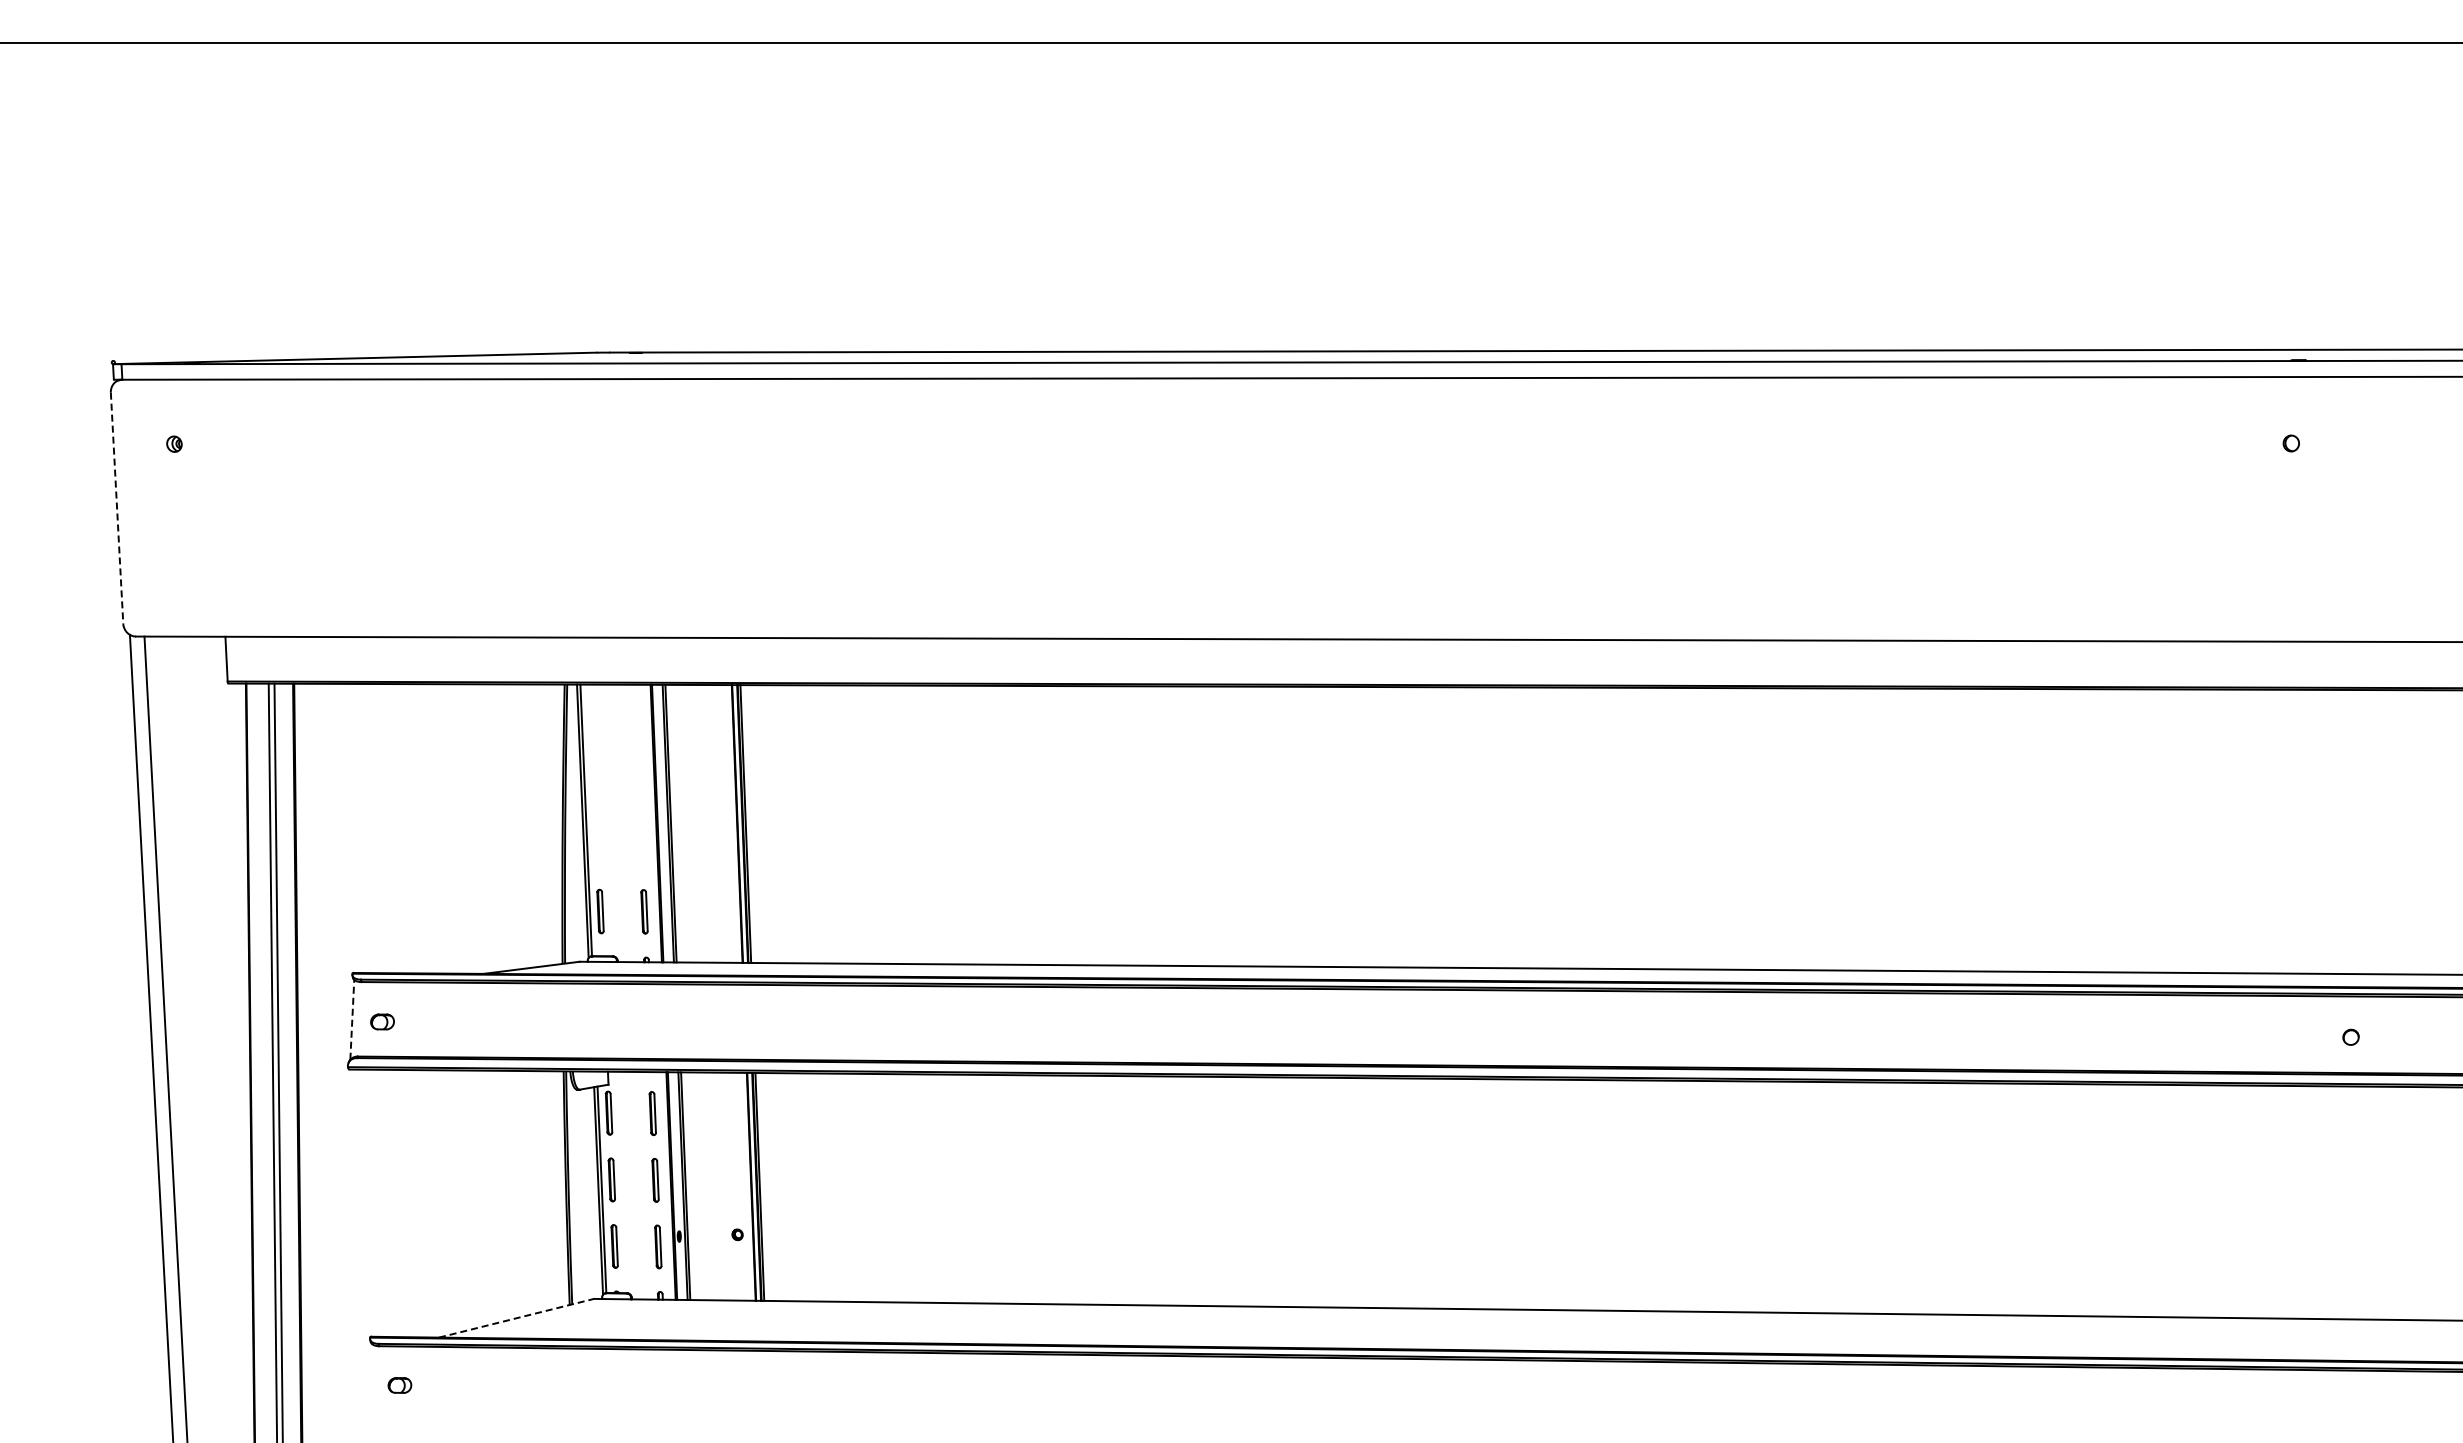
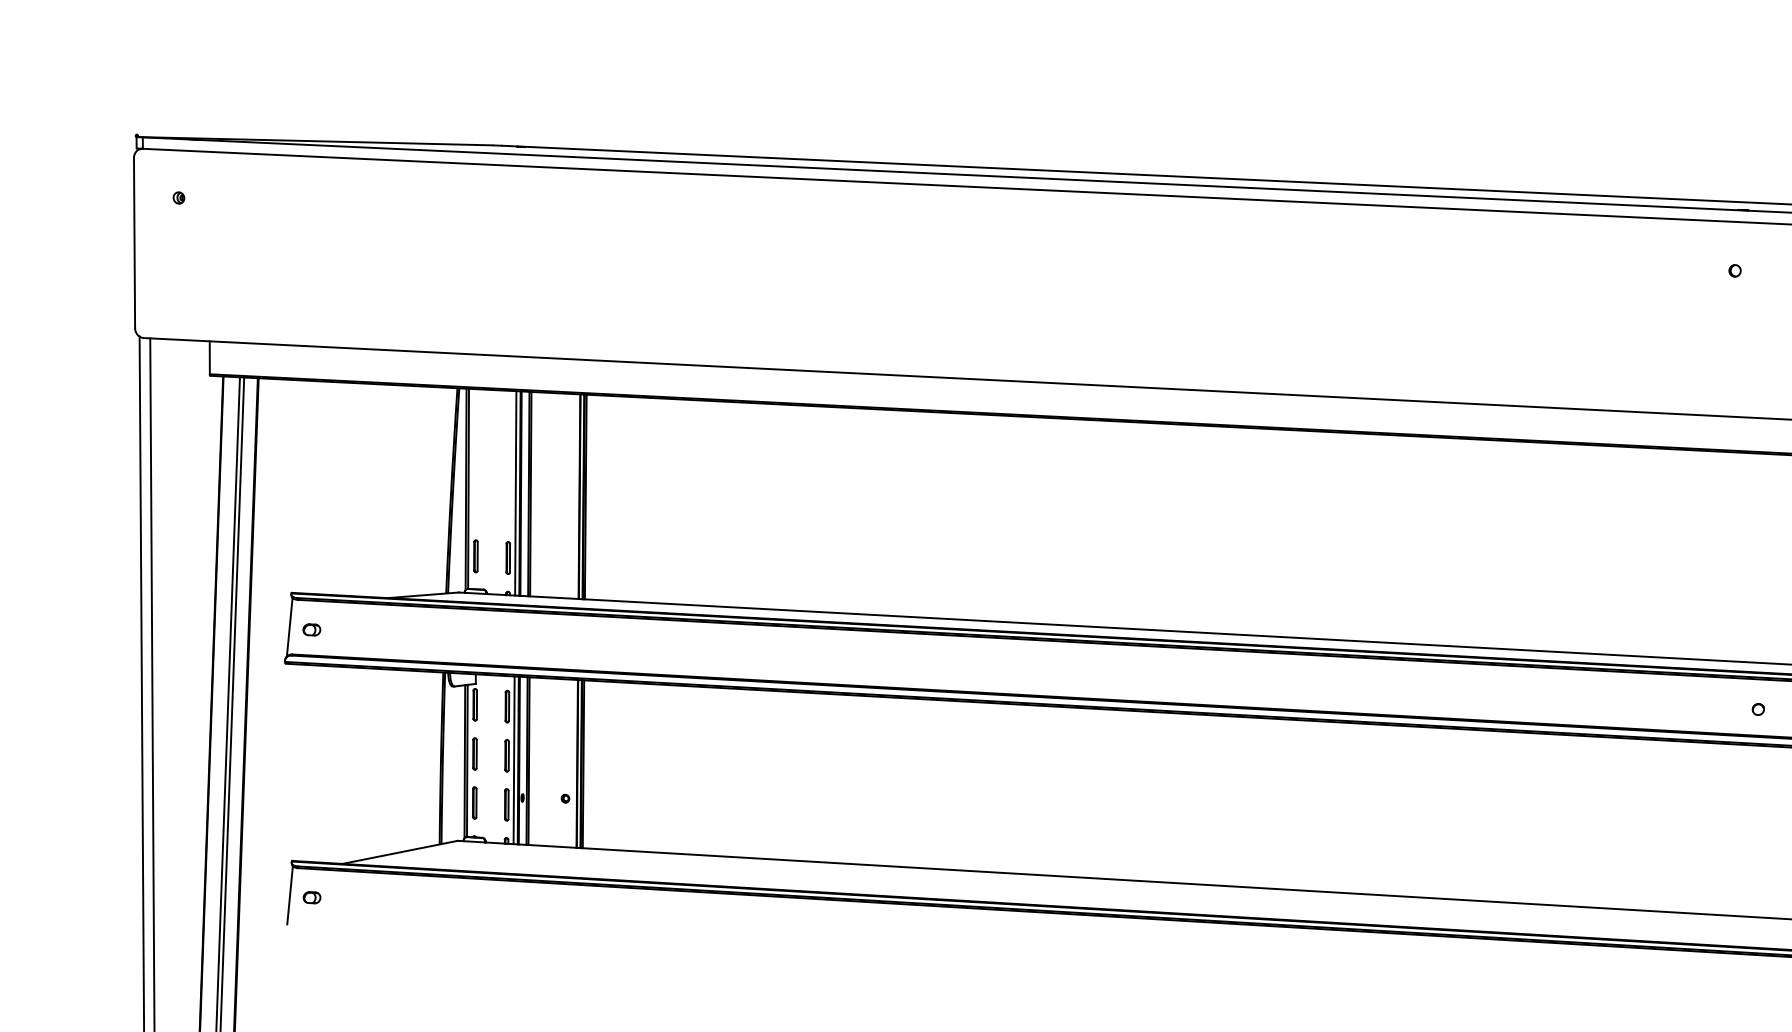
line: (117, 508) -> (134, 243), dashed -> solid
line: (650, 823) -> (515, 493), added
line: (352, 1019) -> (289, 627), dashed -> solid
line: (665, 1185) -> (514, 759), added
line: (516, 1318) -> (400, 852), dashed -> solid
line: (369, 1383) -> (289, 895), added

